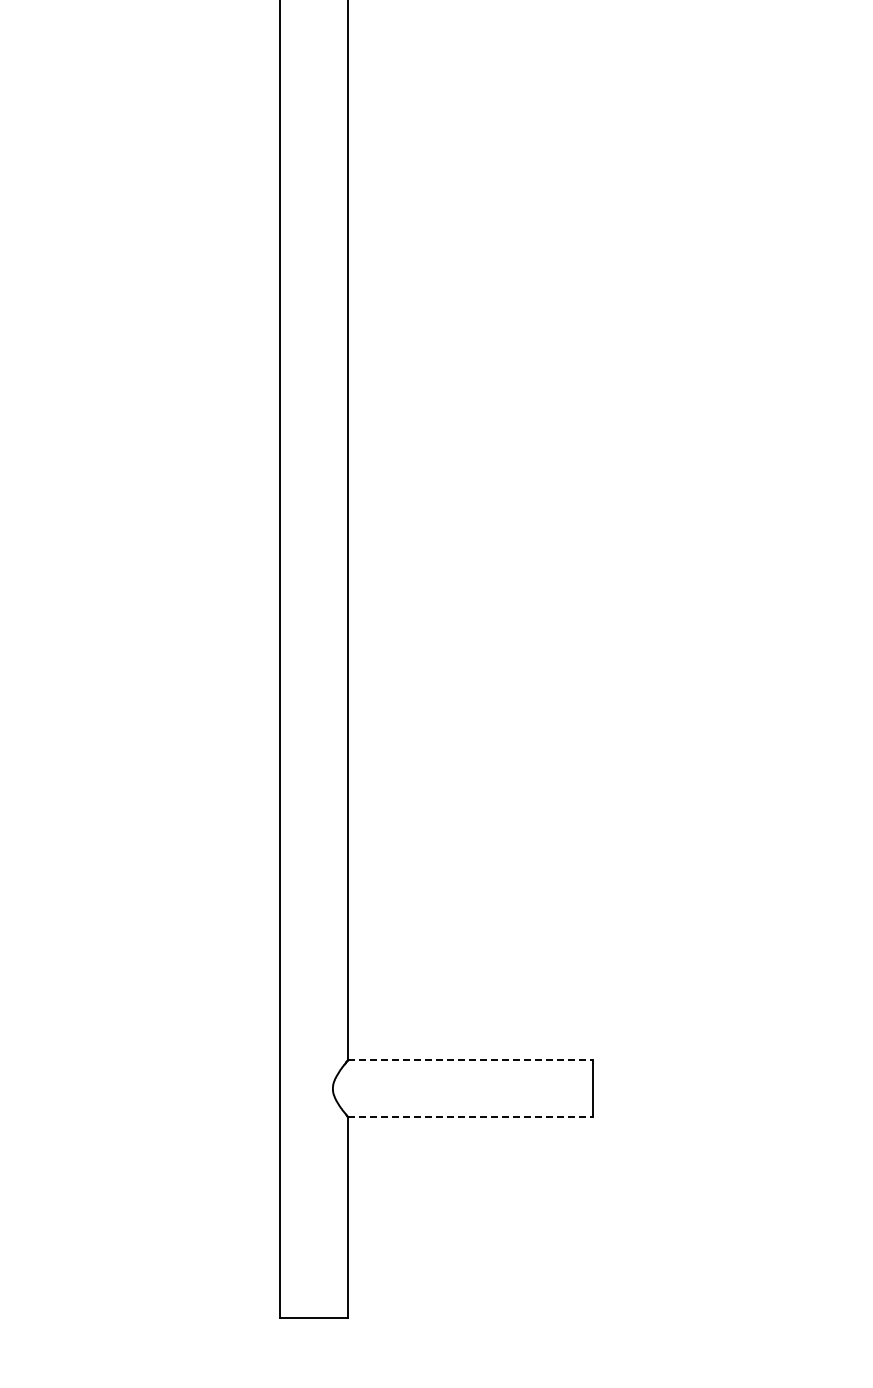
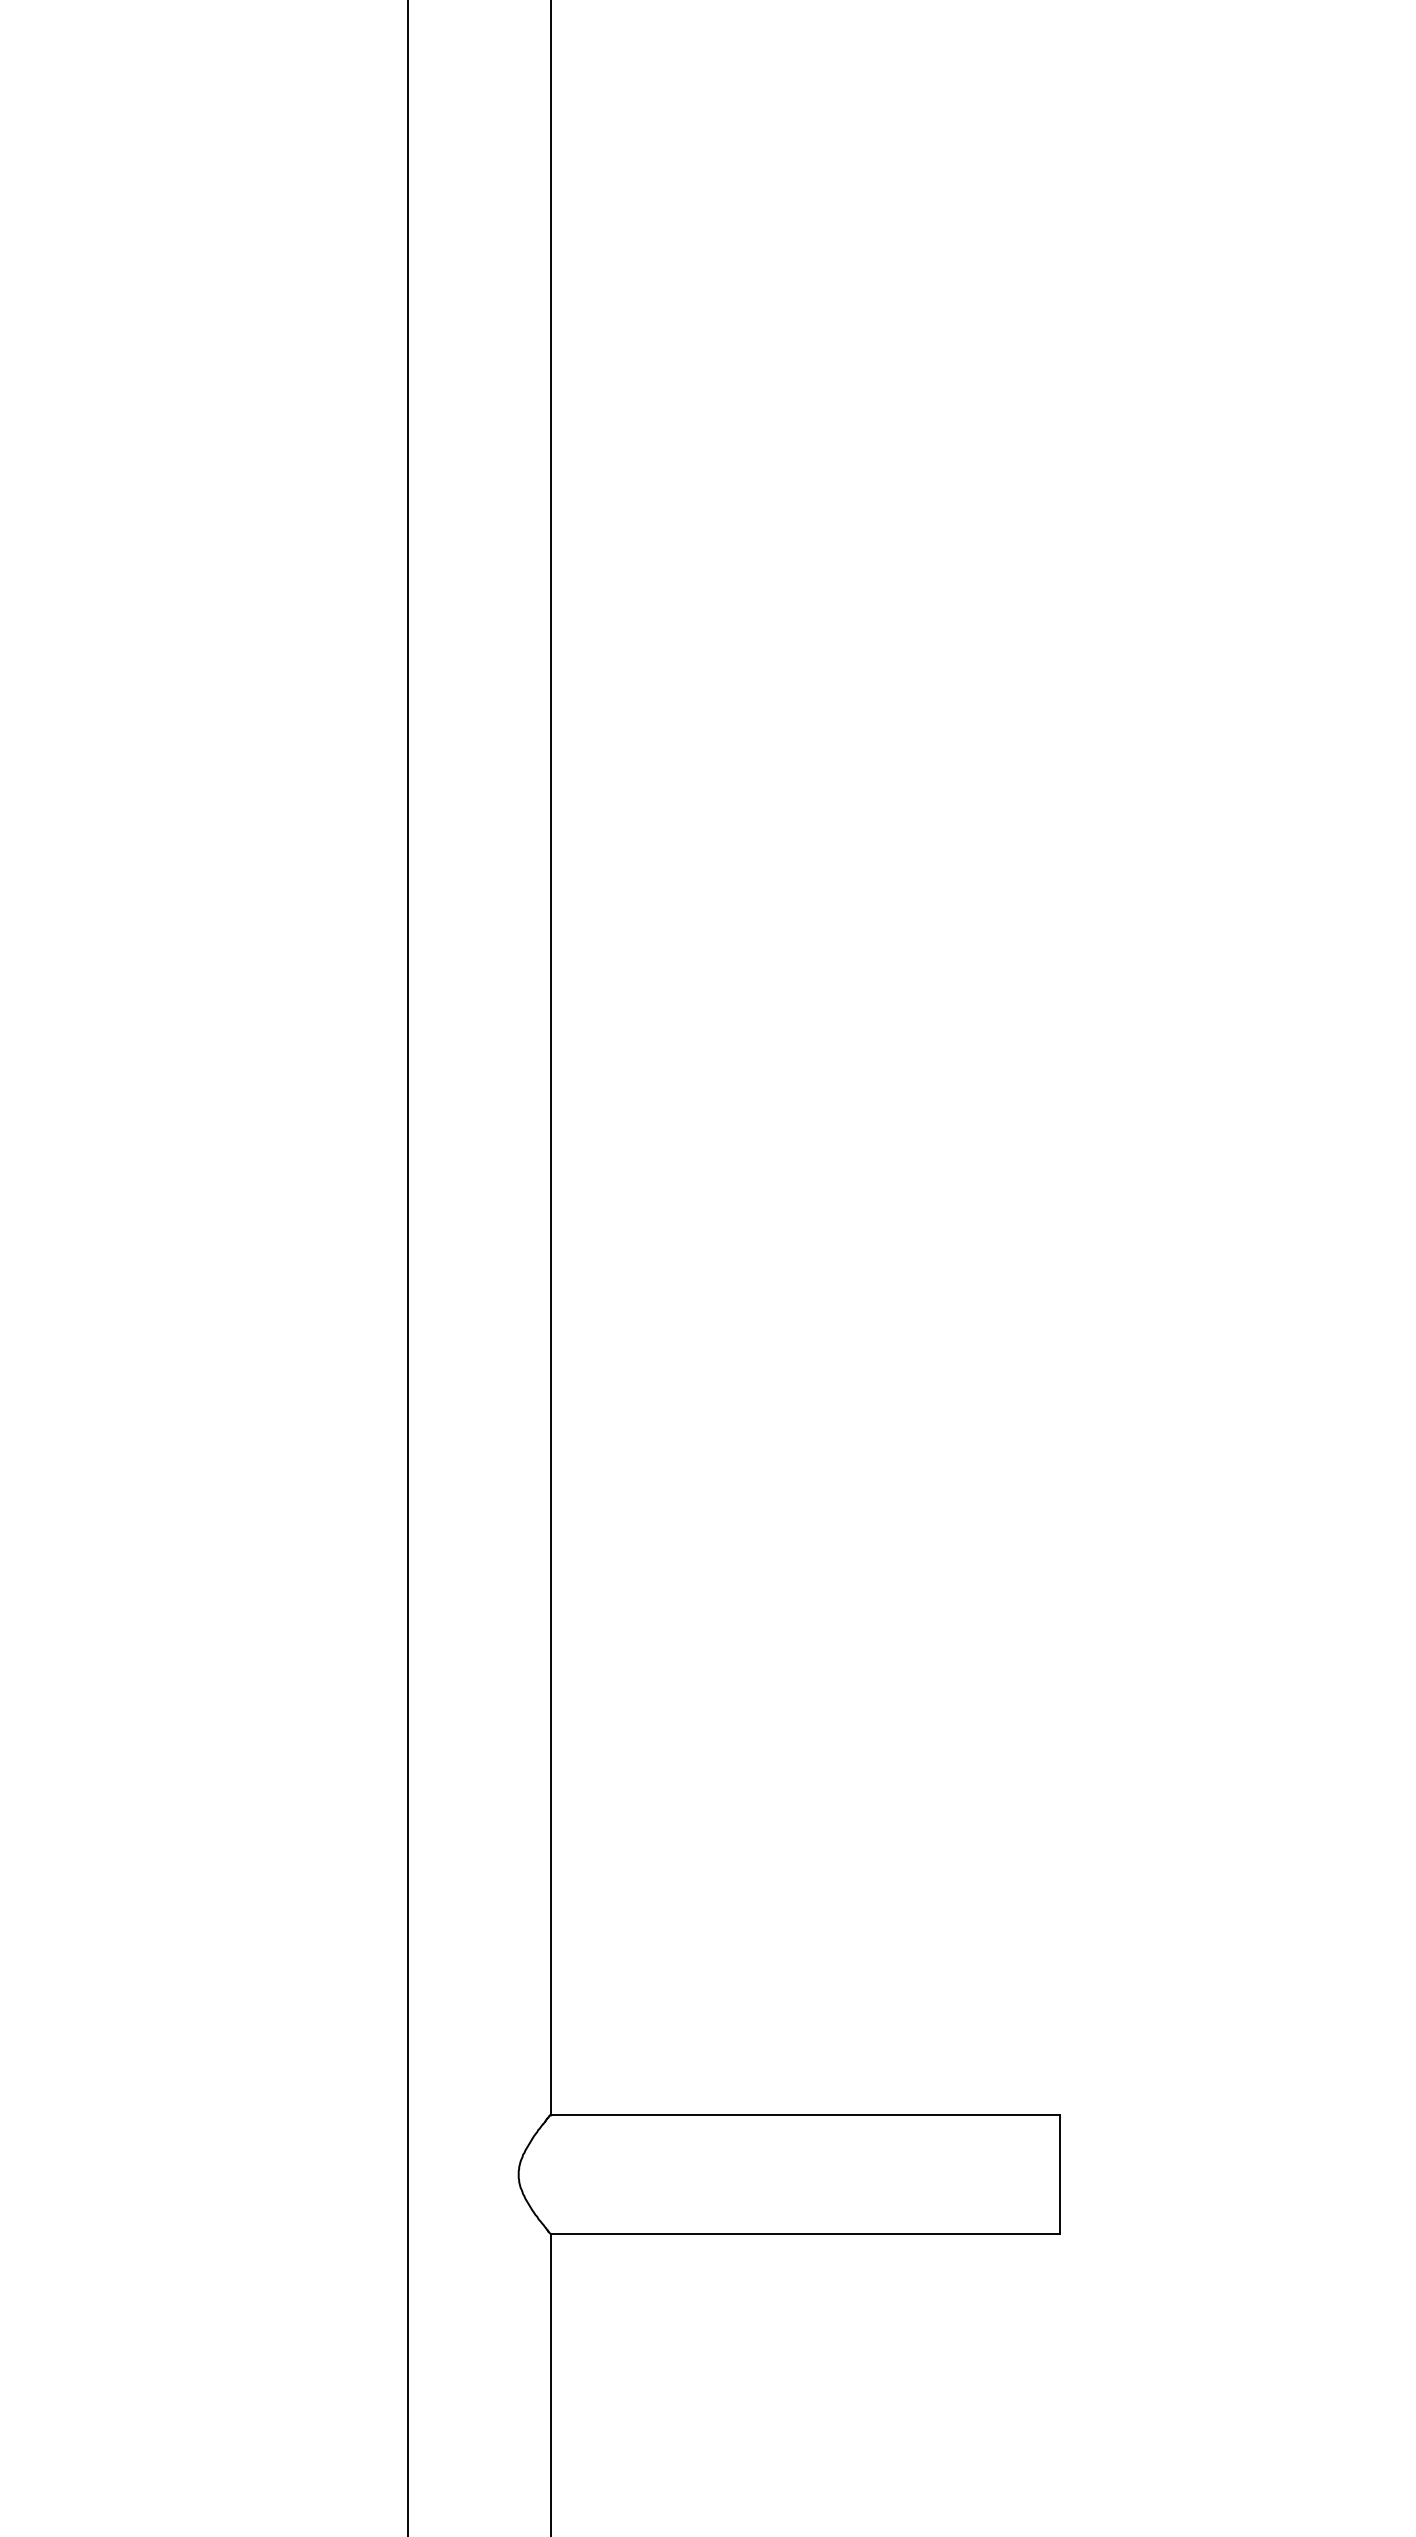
line: (470, 1059) -> (804, 2113), dashed -> solid
line: (470, 1117) -> (804, 2234), dashed -> solid

